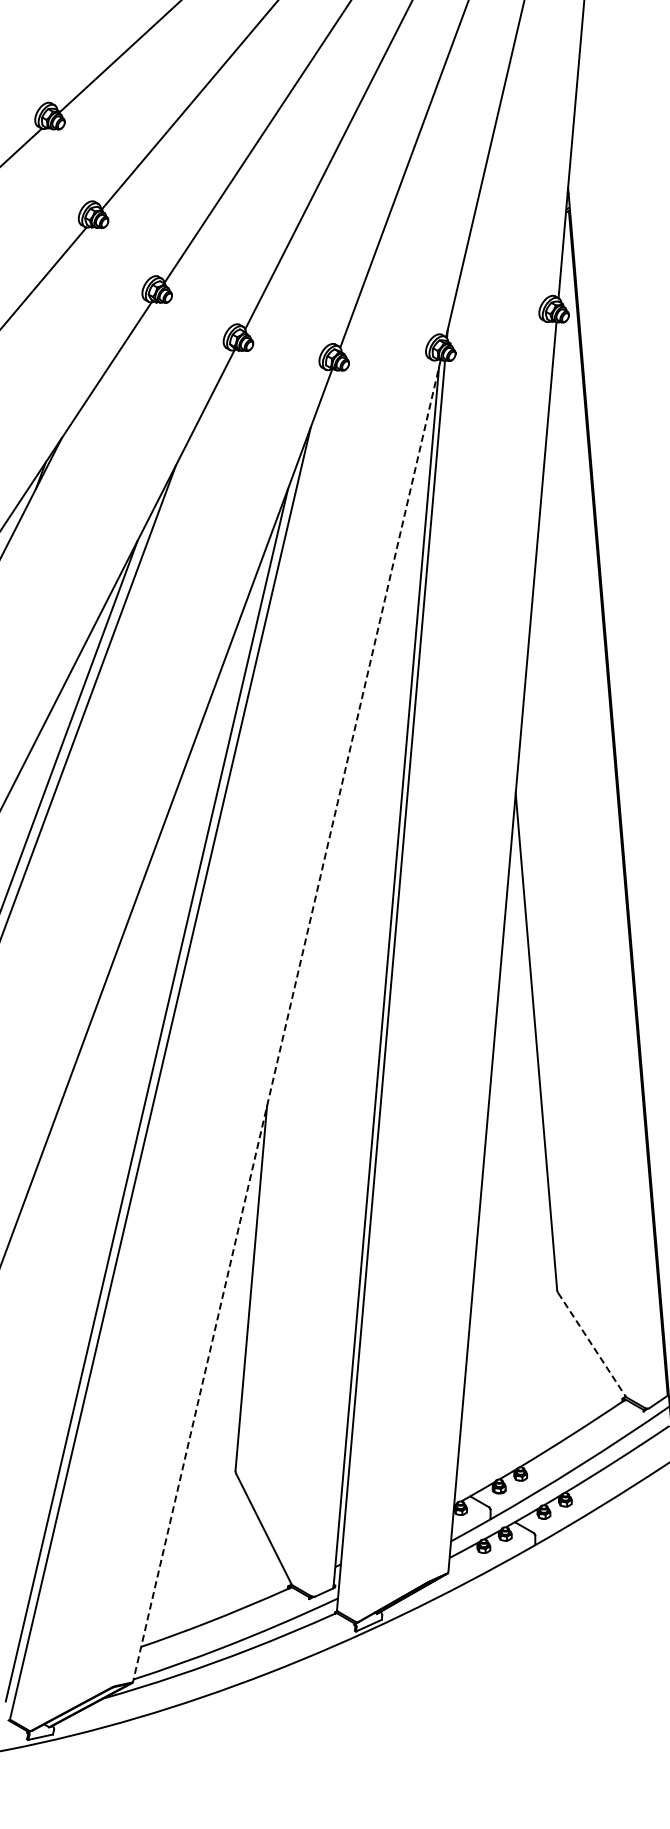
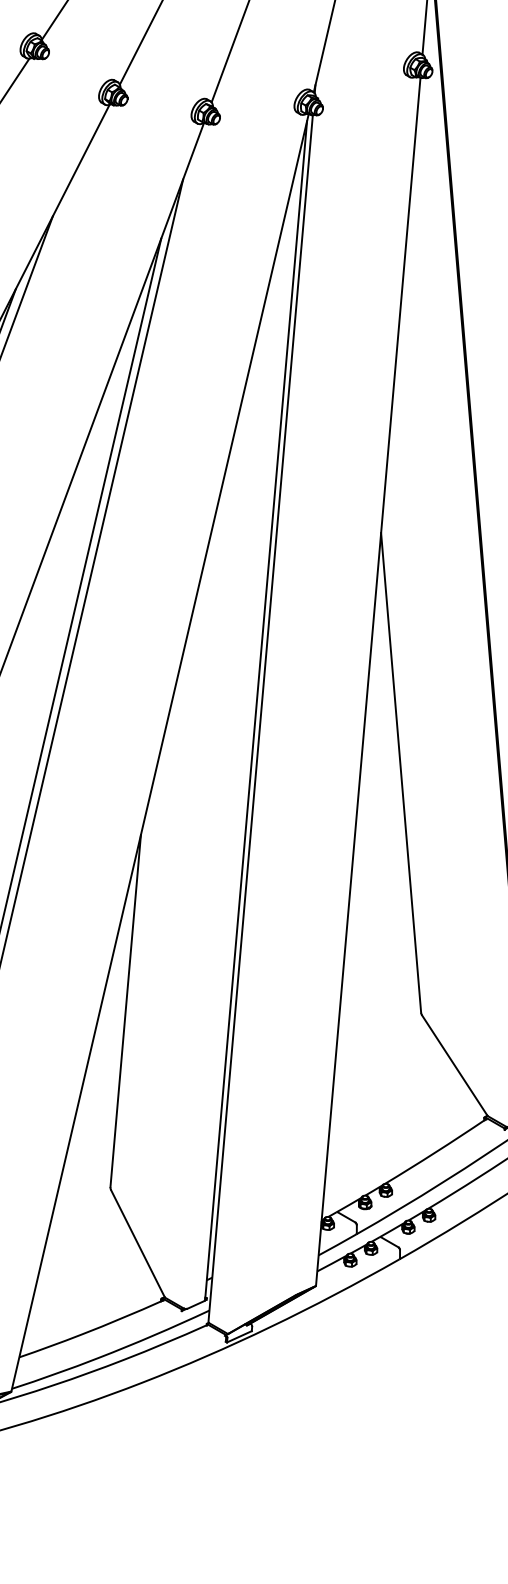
line: (286, 1021) -> (159, 753), dashed -> solid
line: (592, 1345) -> (455, 1066), dashed -> solid

